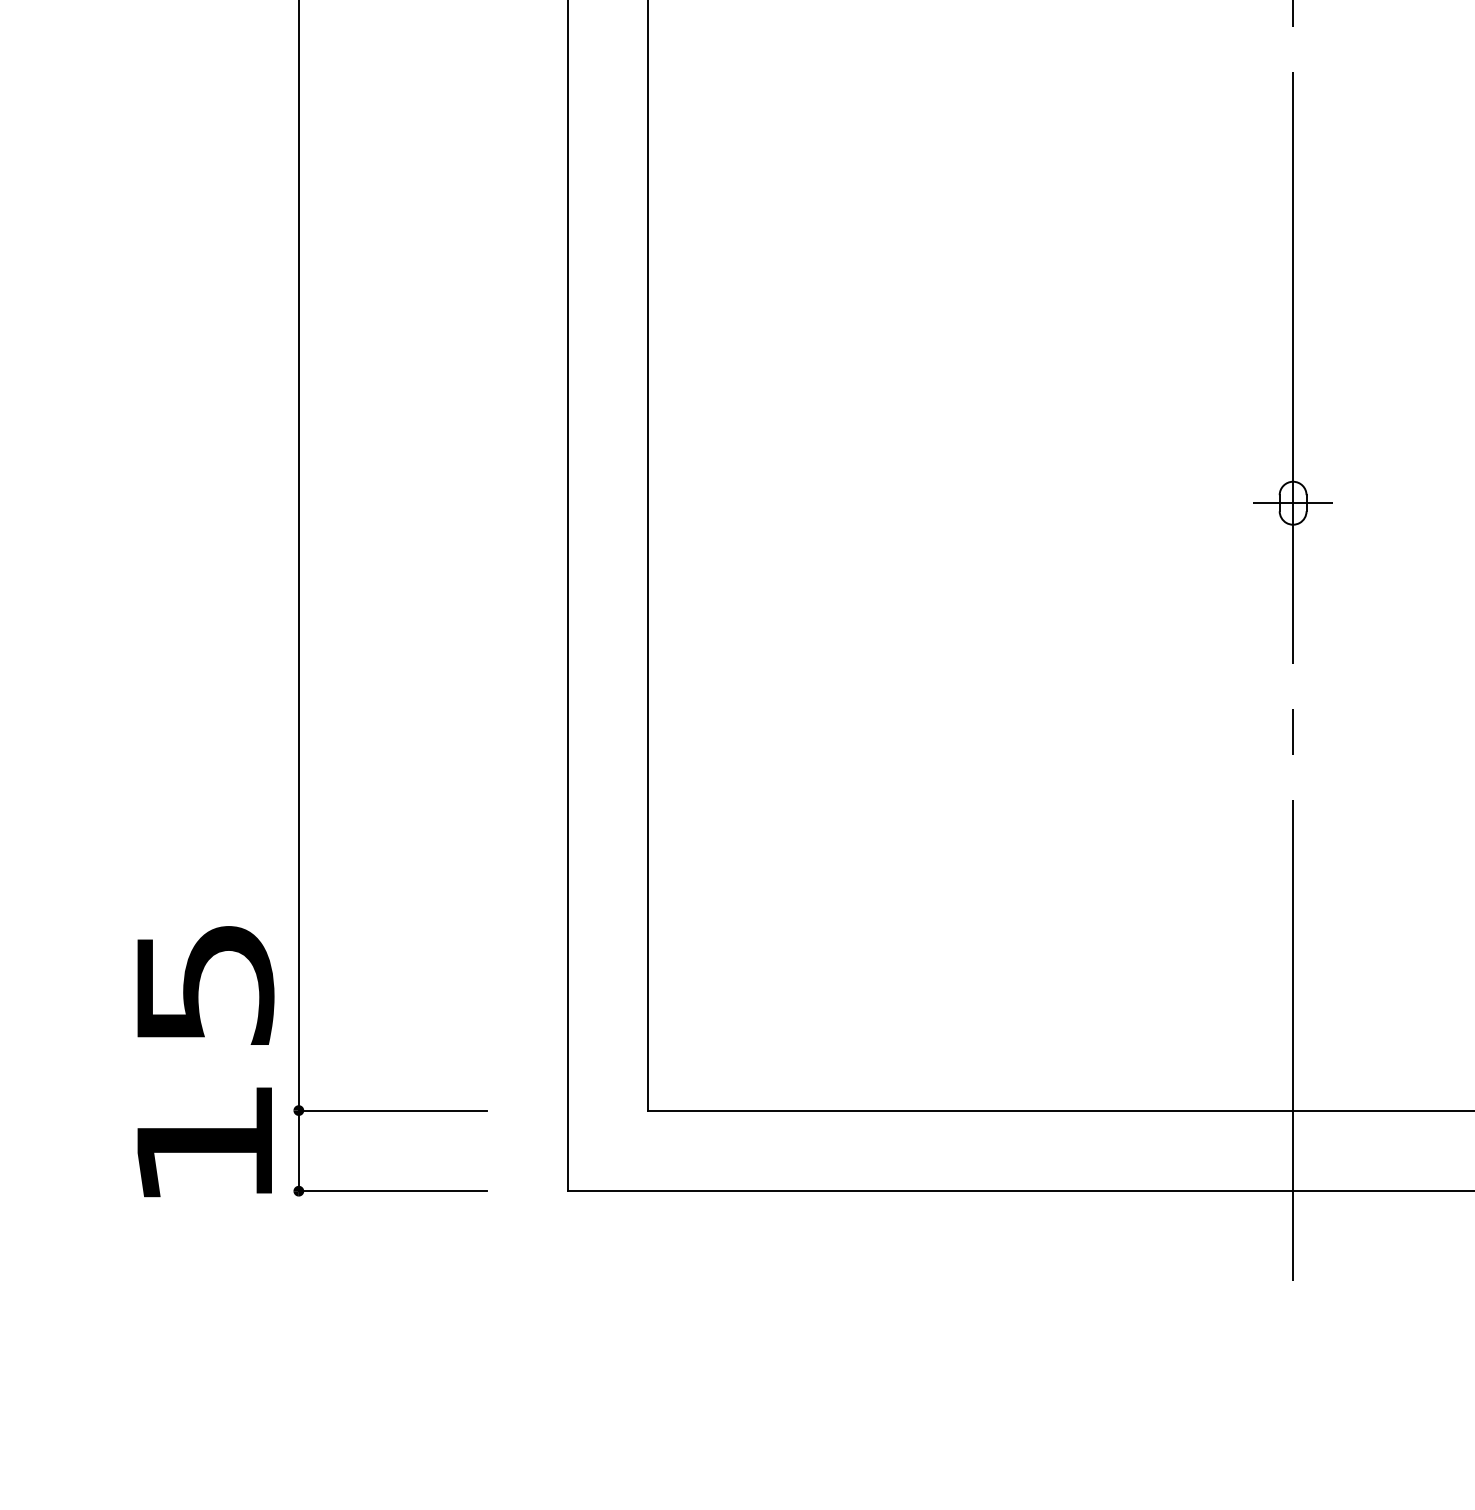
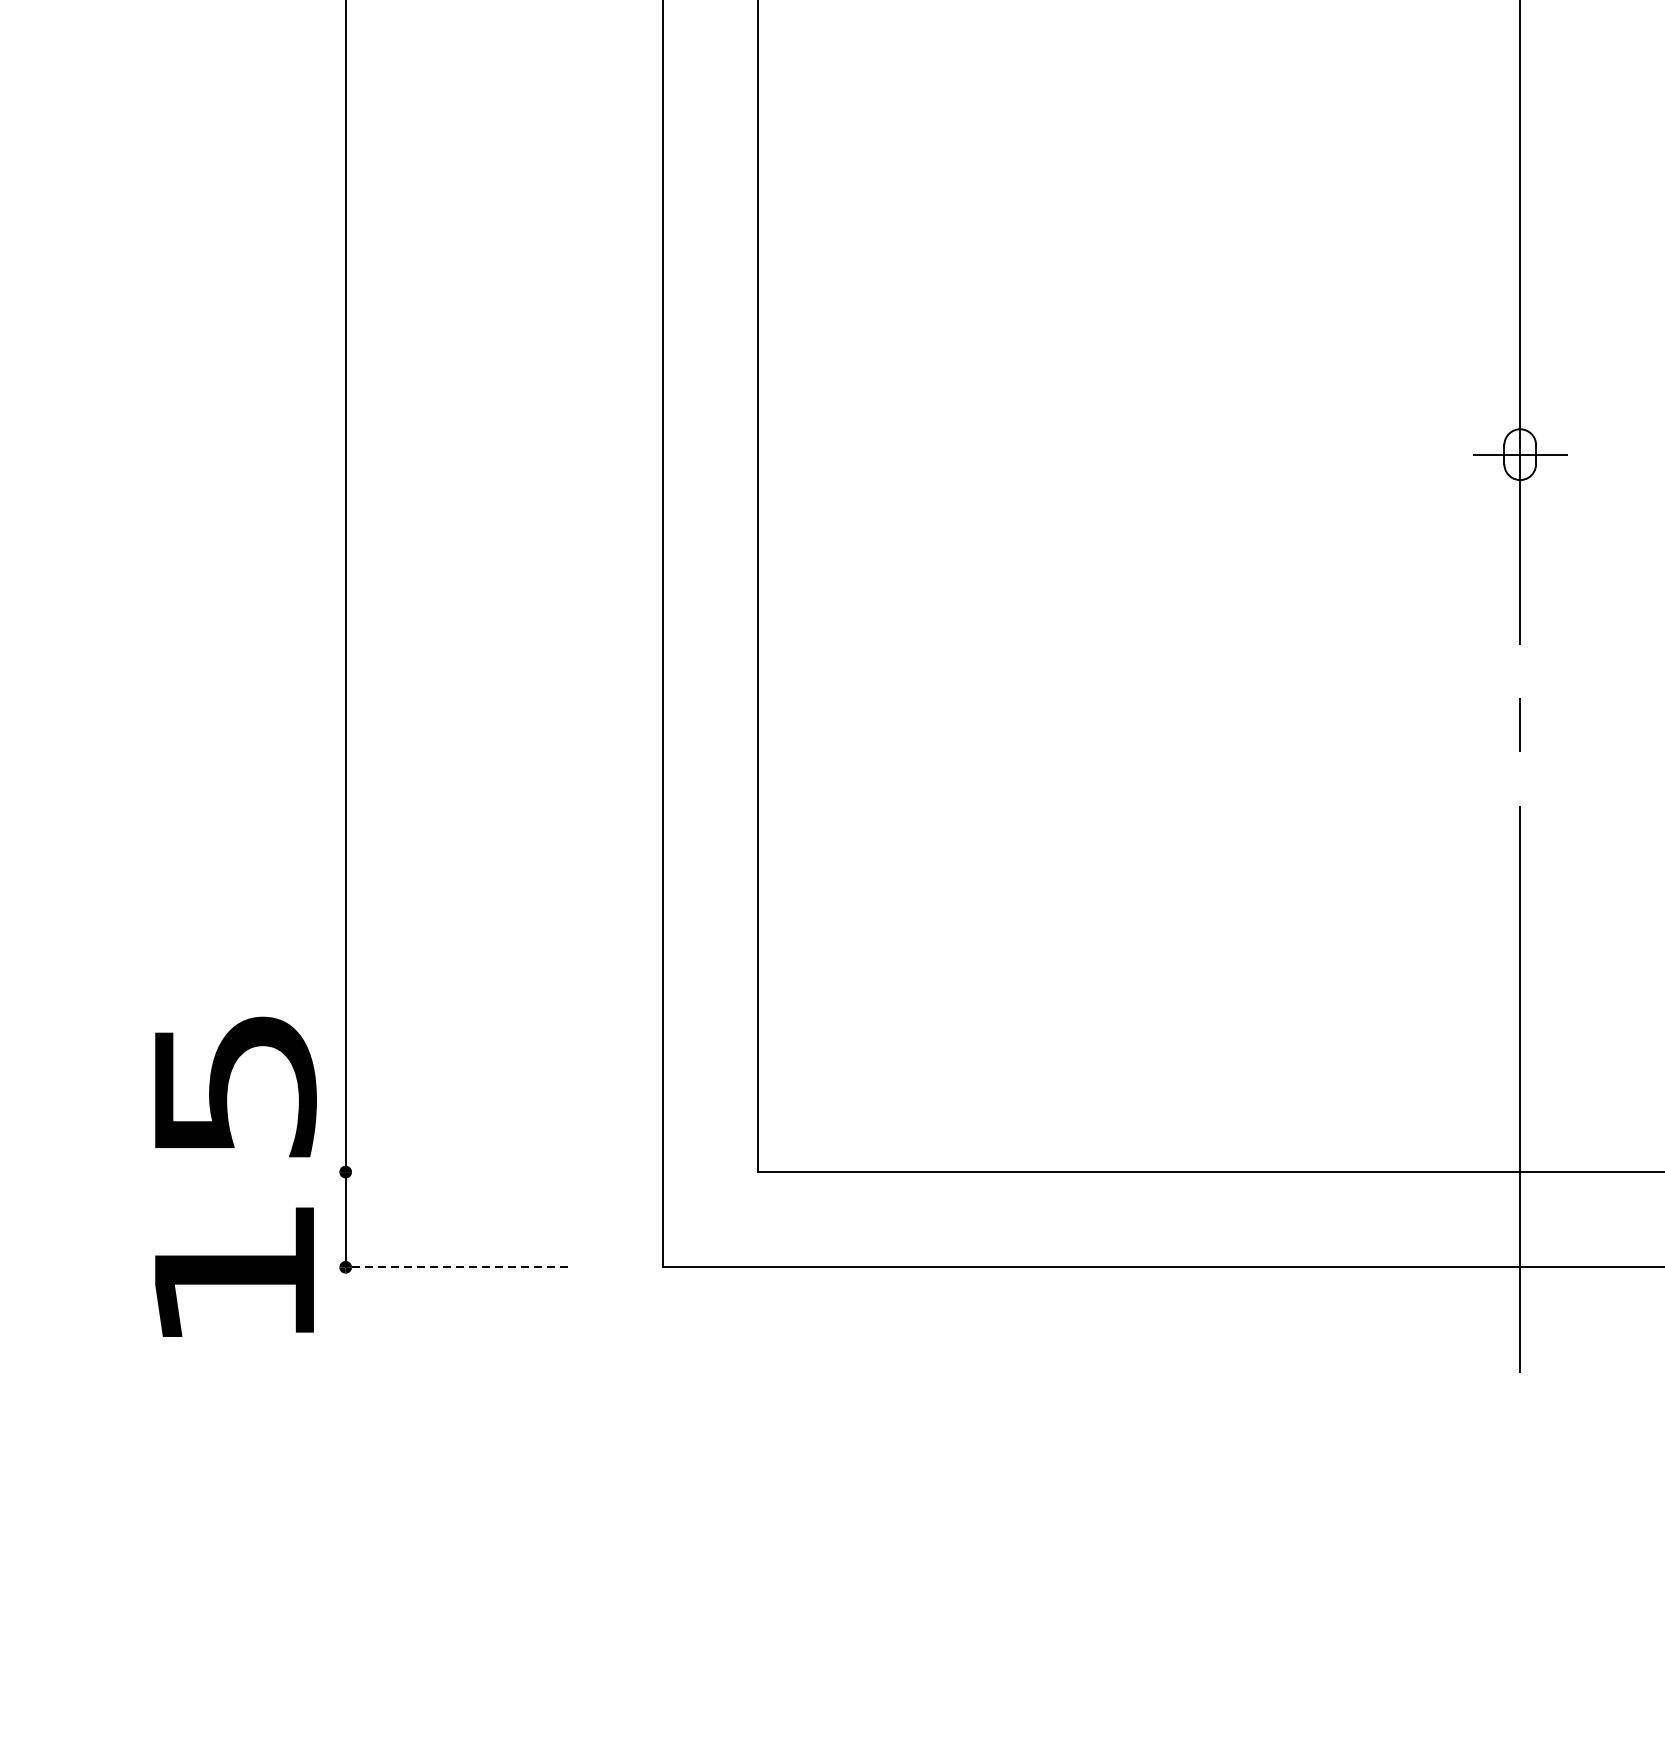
text: (205, 1061) -> (235, 1176), moved
line: (392, 1110) -> (456, 1172), removed
line: (392, 1191) -> (456, 1267), solid -> dashed

